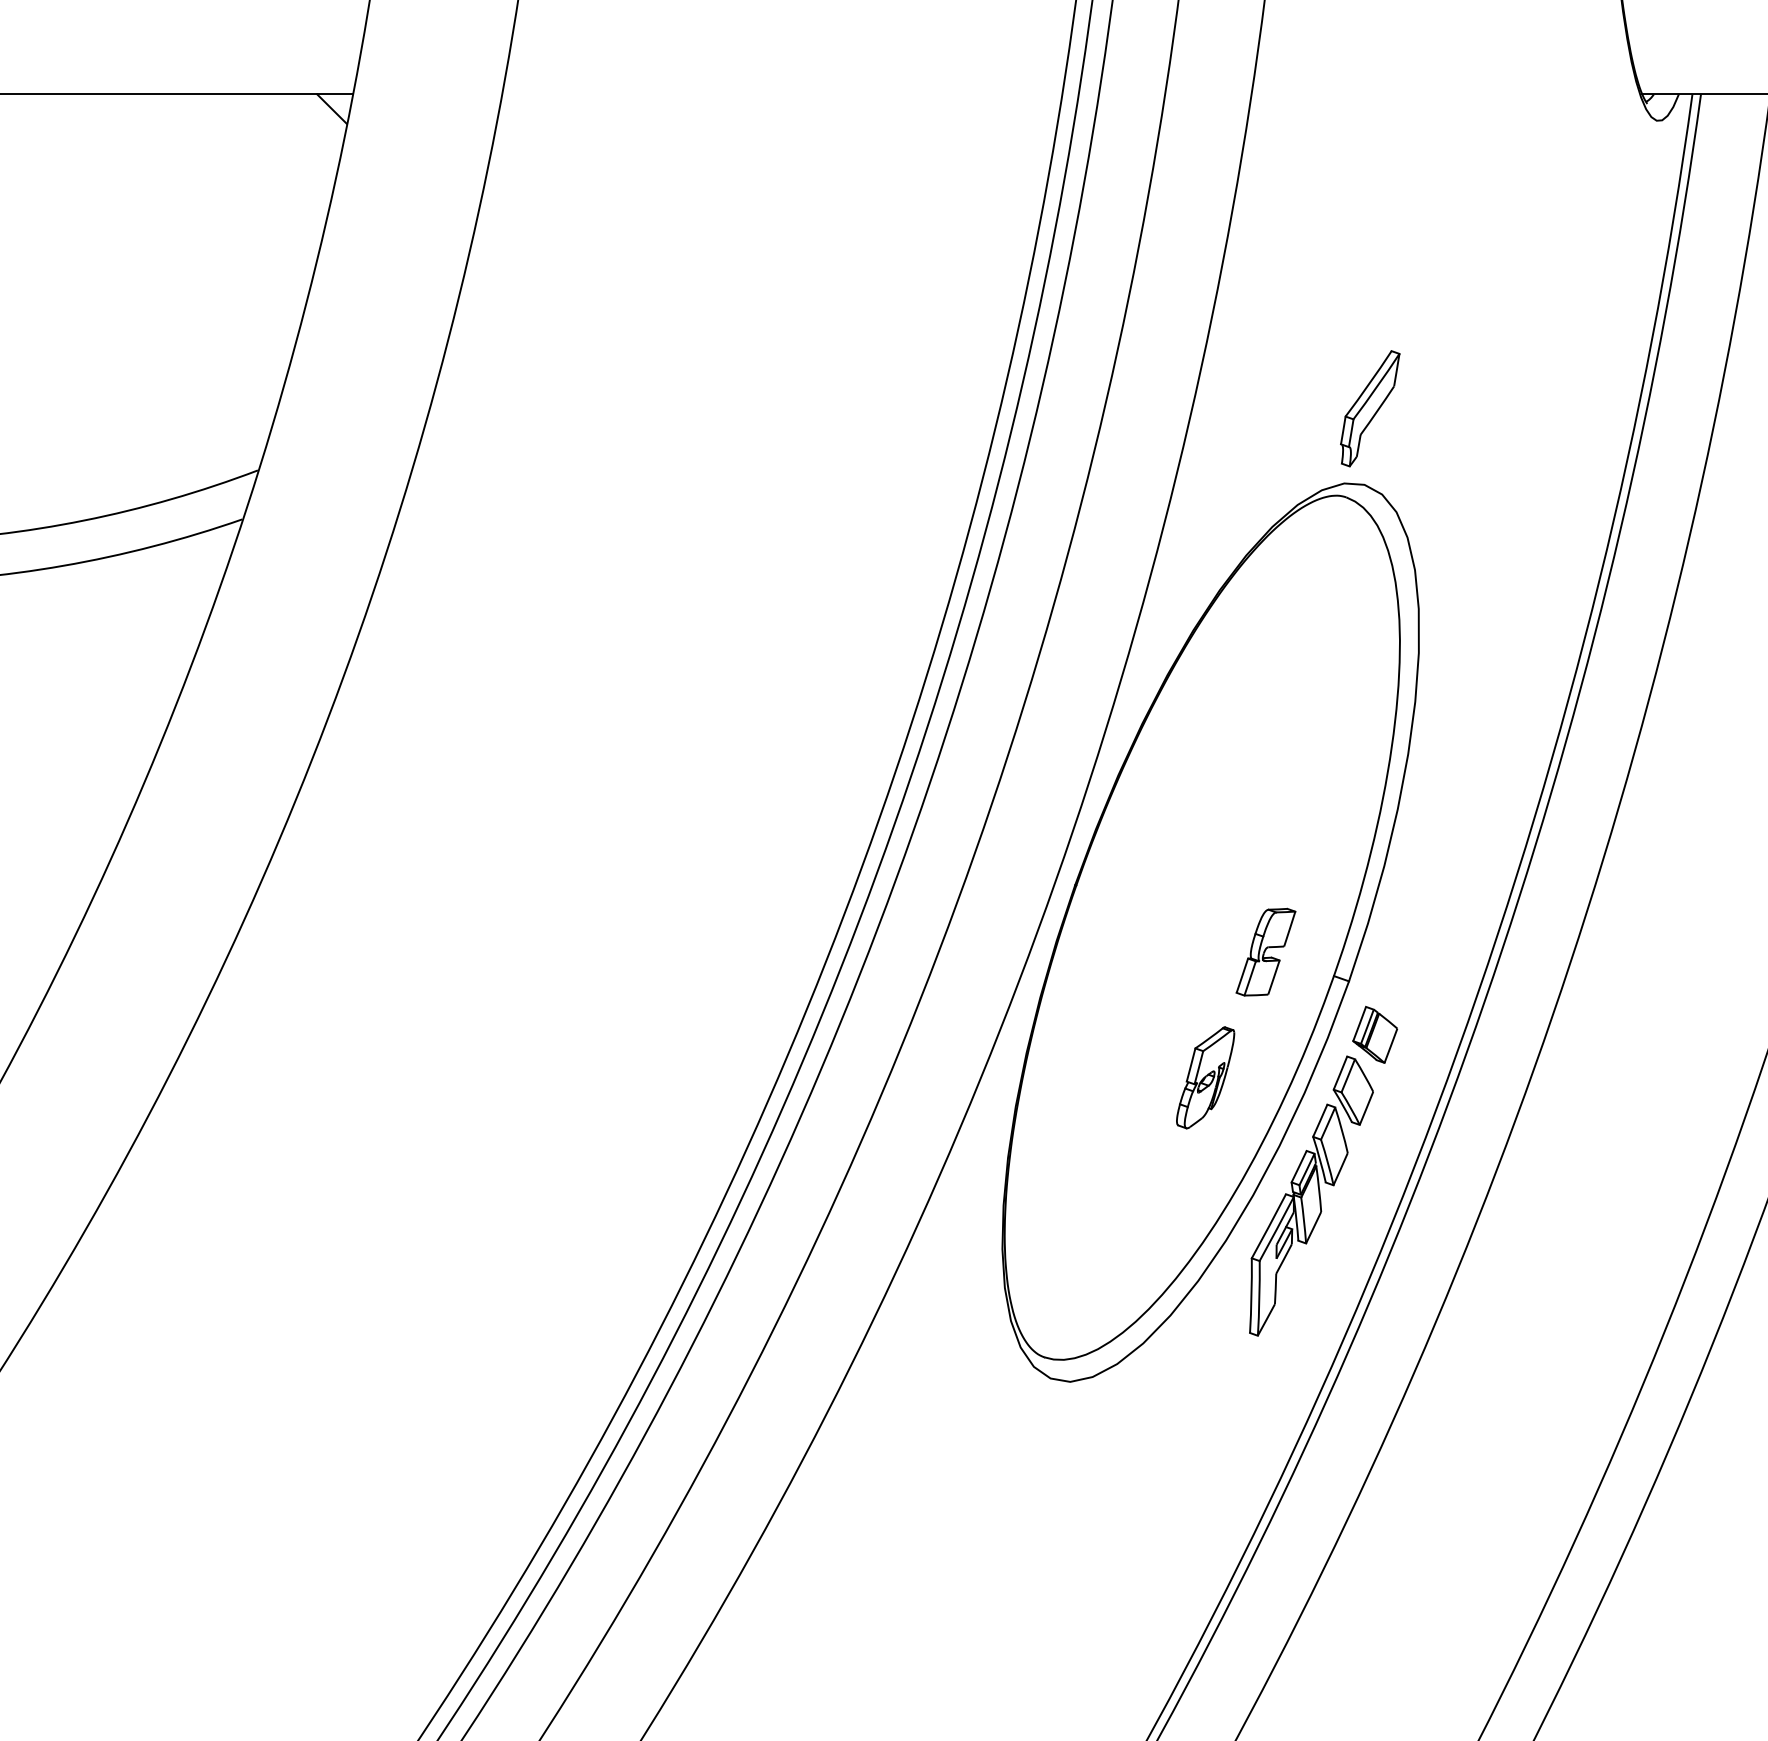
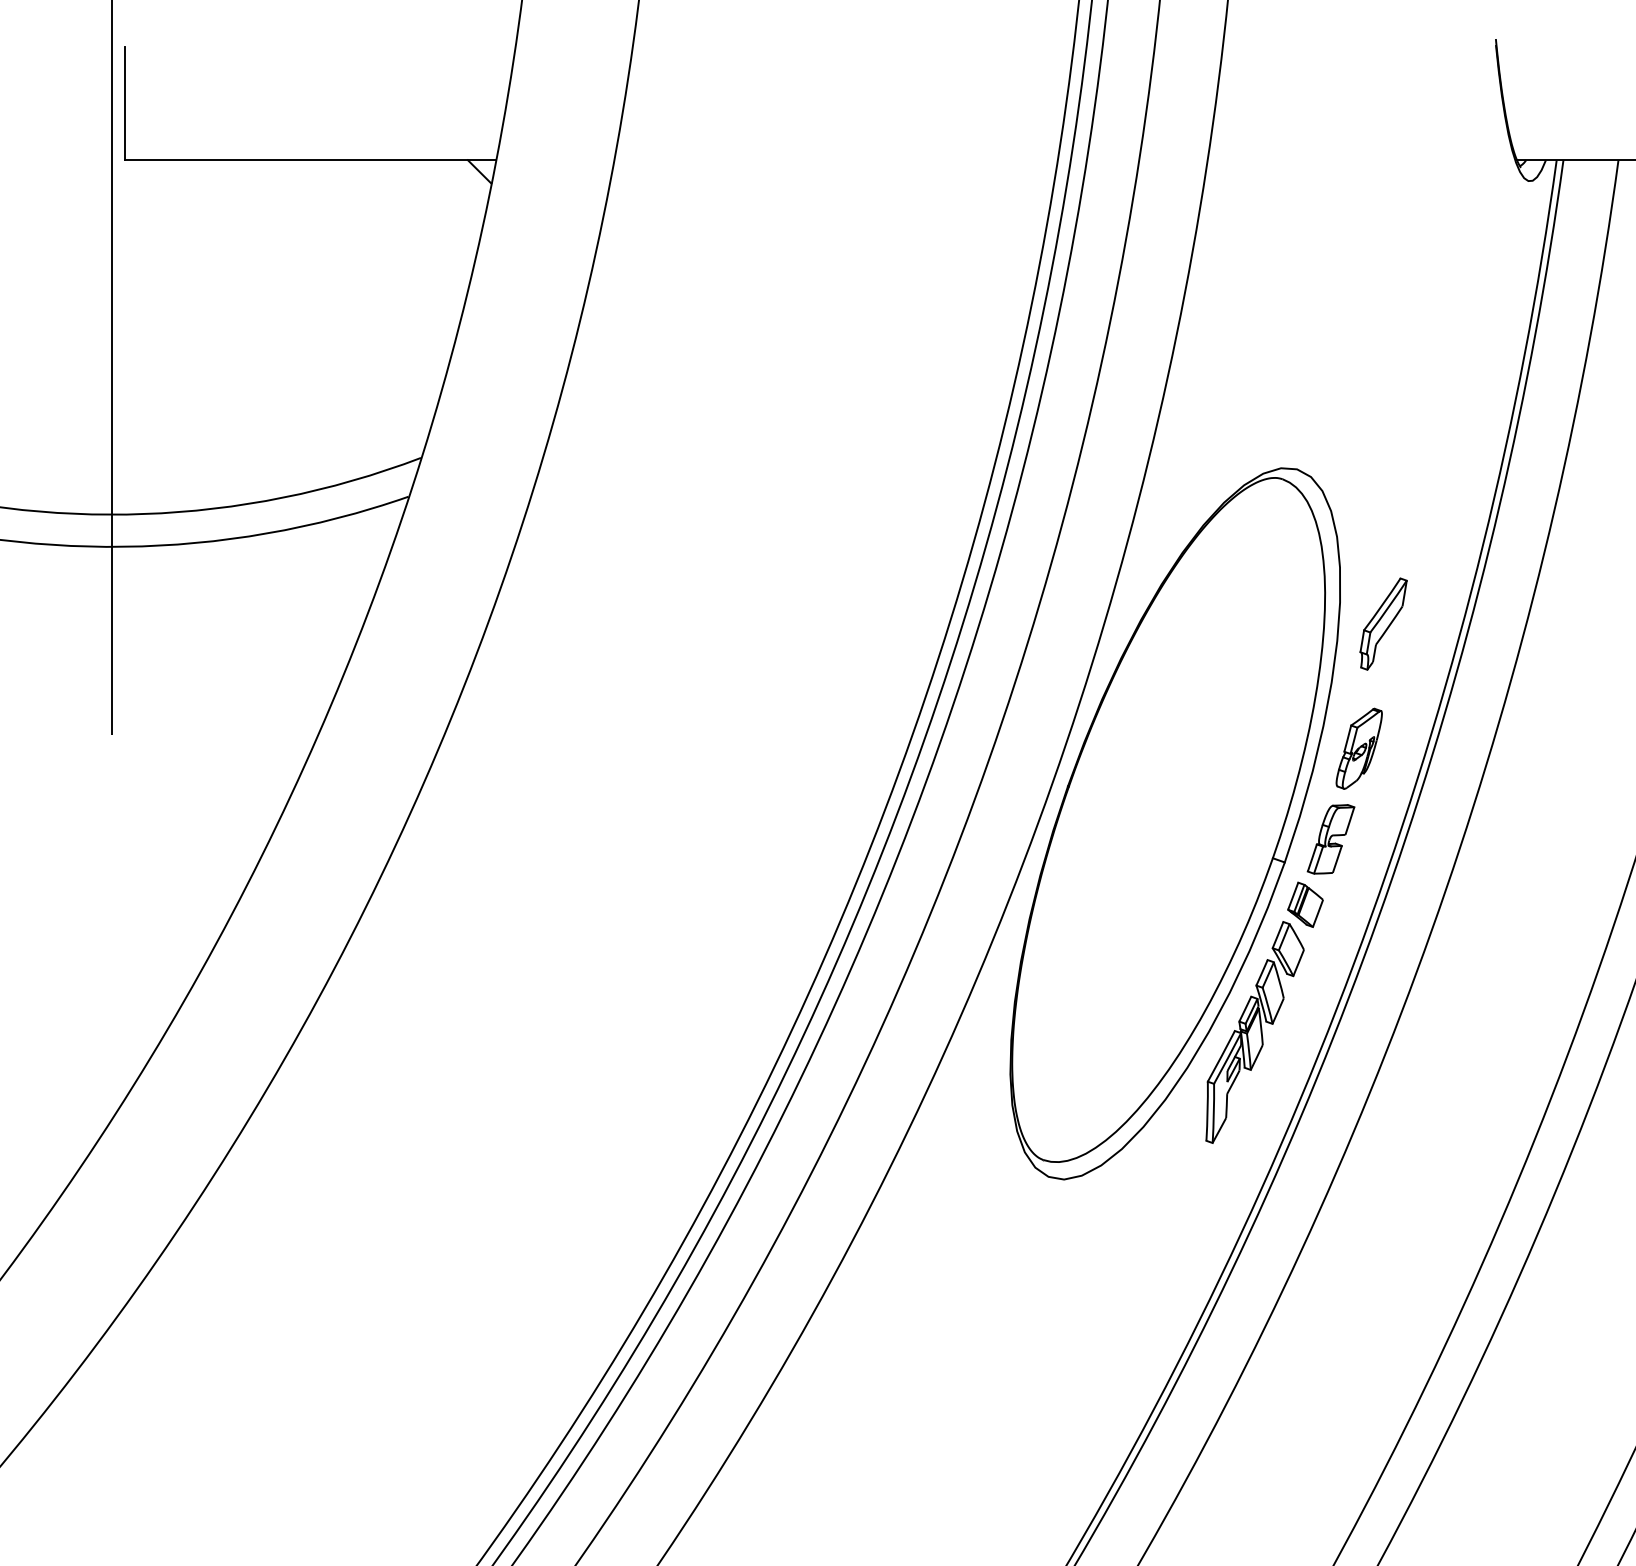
part: (1370, 407) -> (1383, 623), moved
part: (1265, 952) -> (1330, 839), moved
part: (1204, 1077) -> (1358, 748), moved

